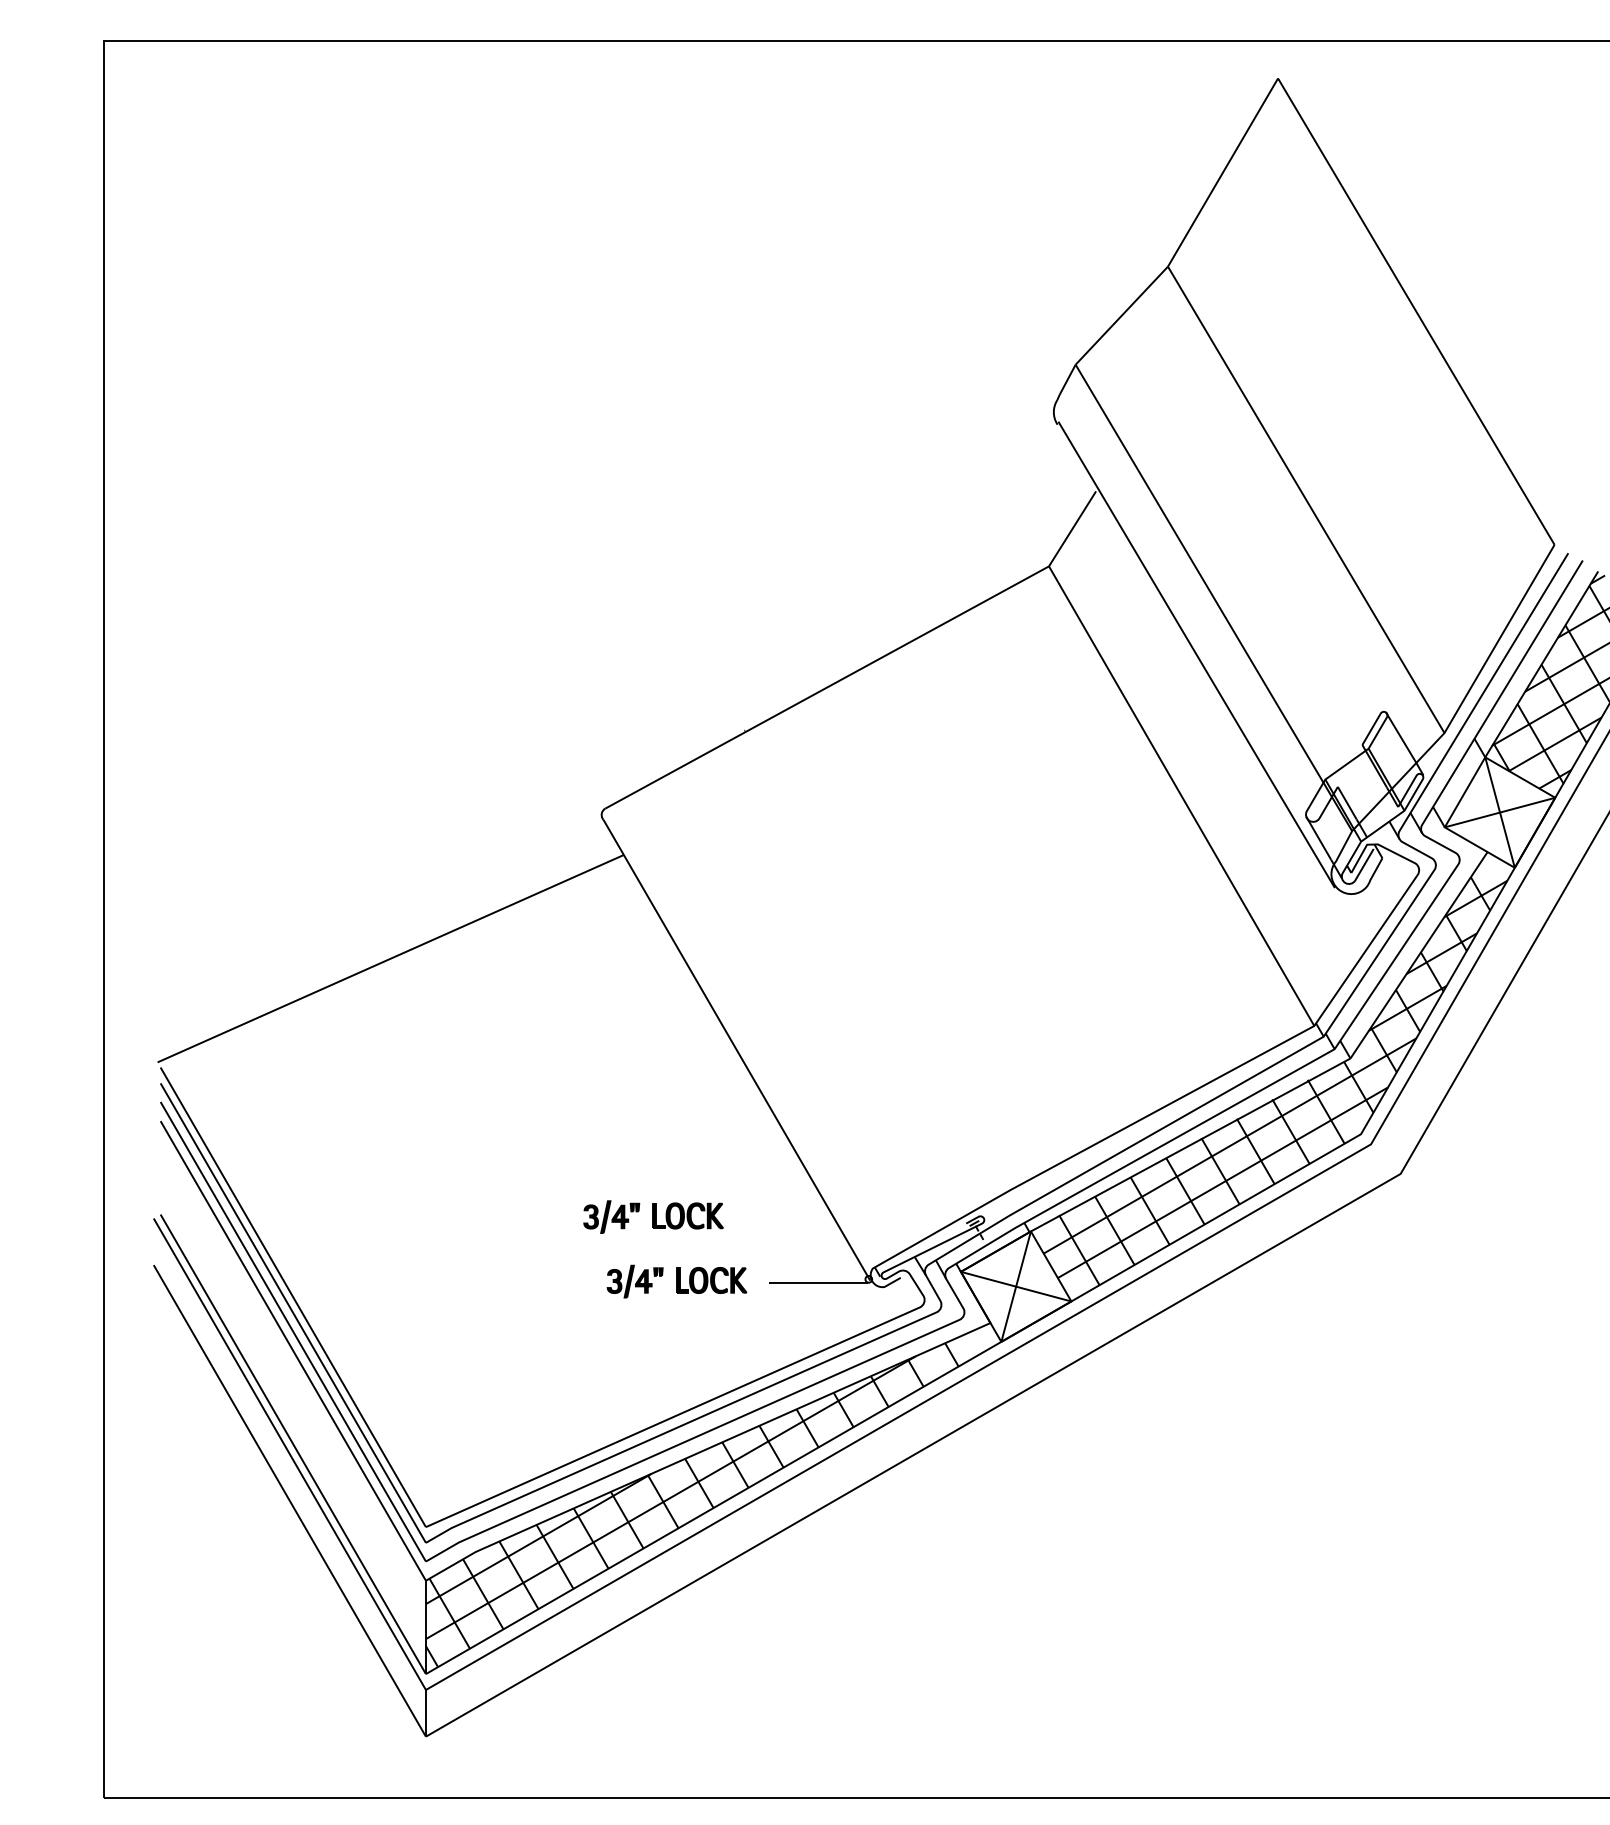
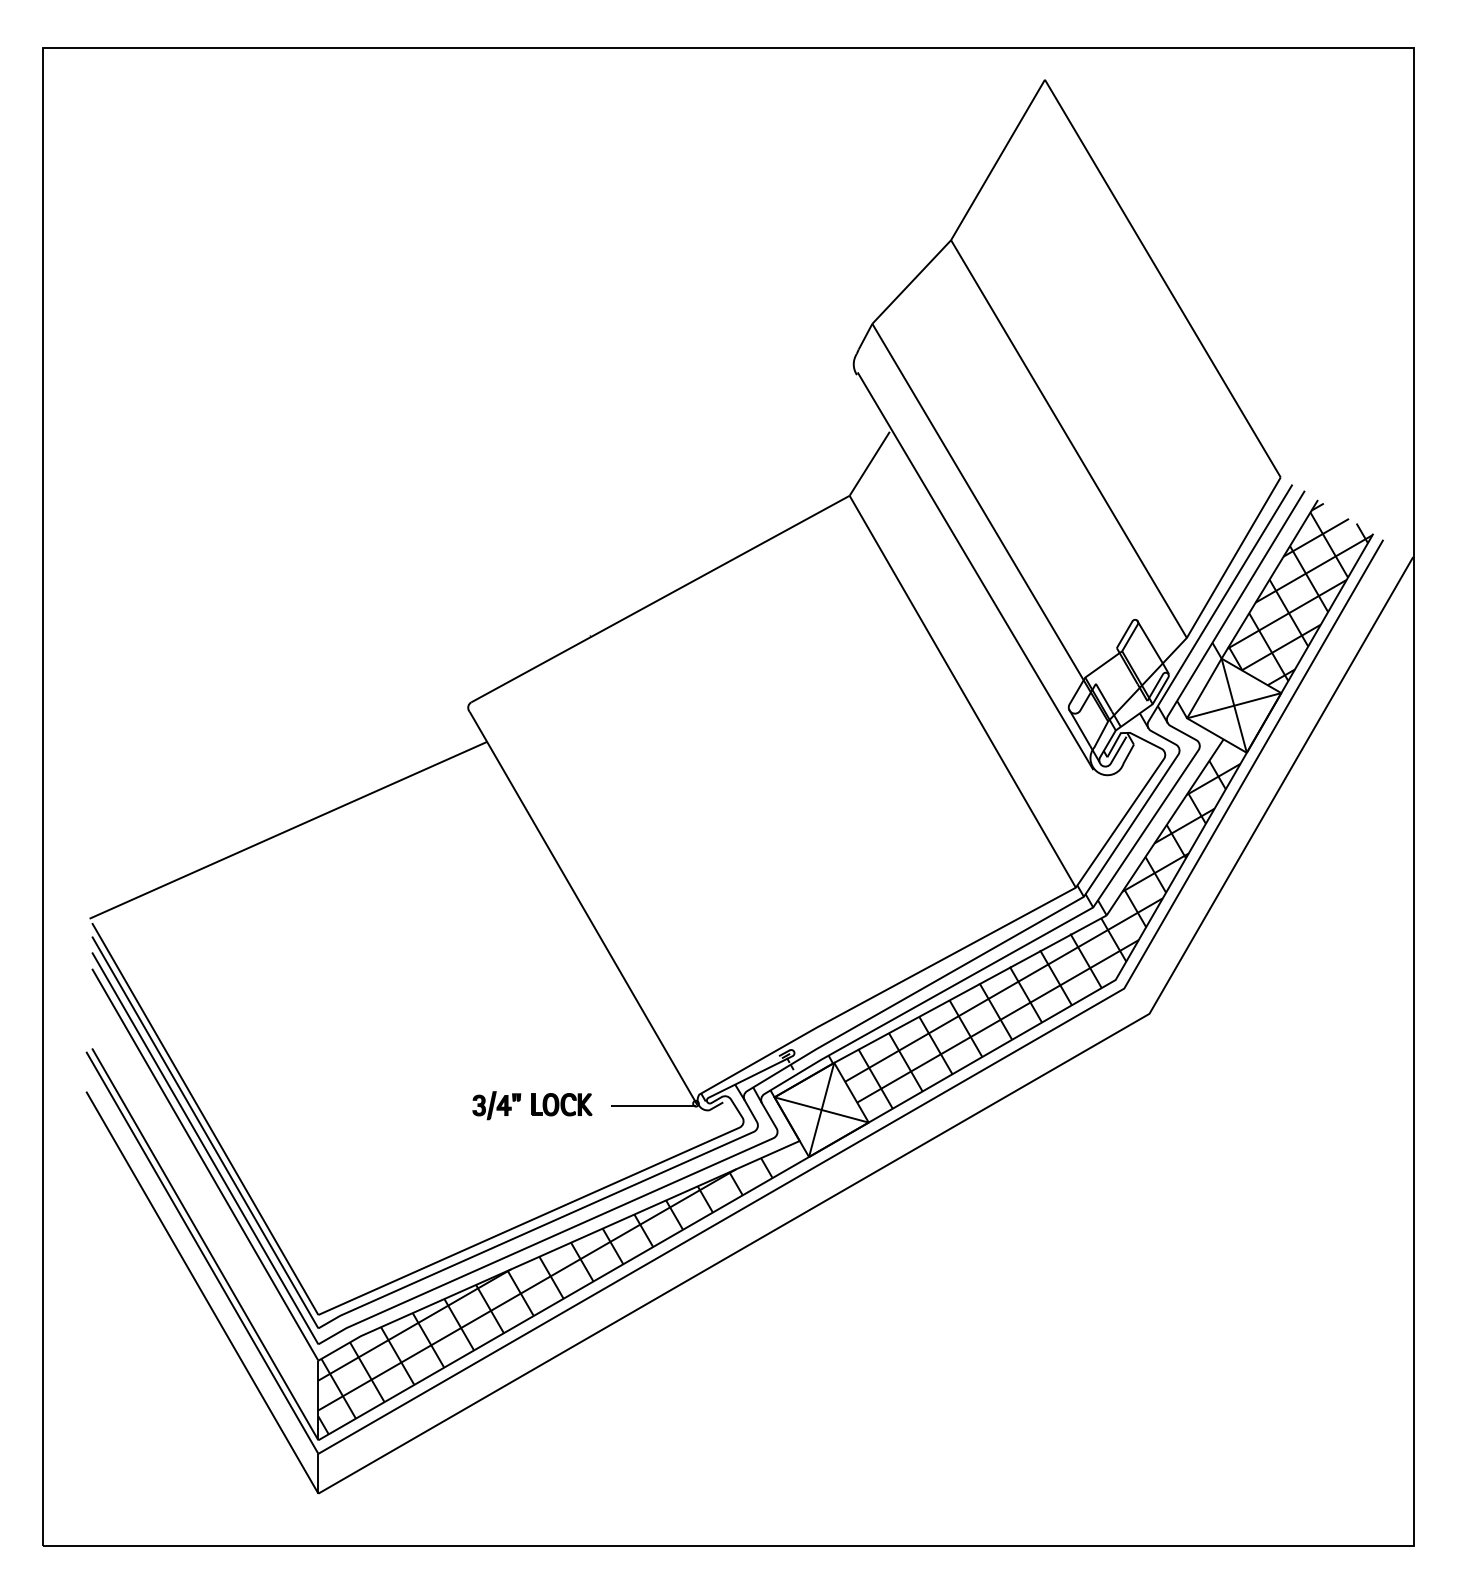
part: (653, 1216) -> (512, 1050), removed

